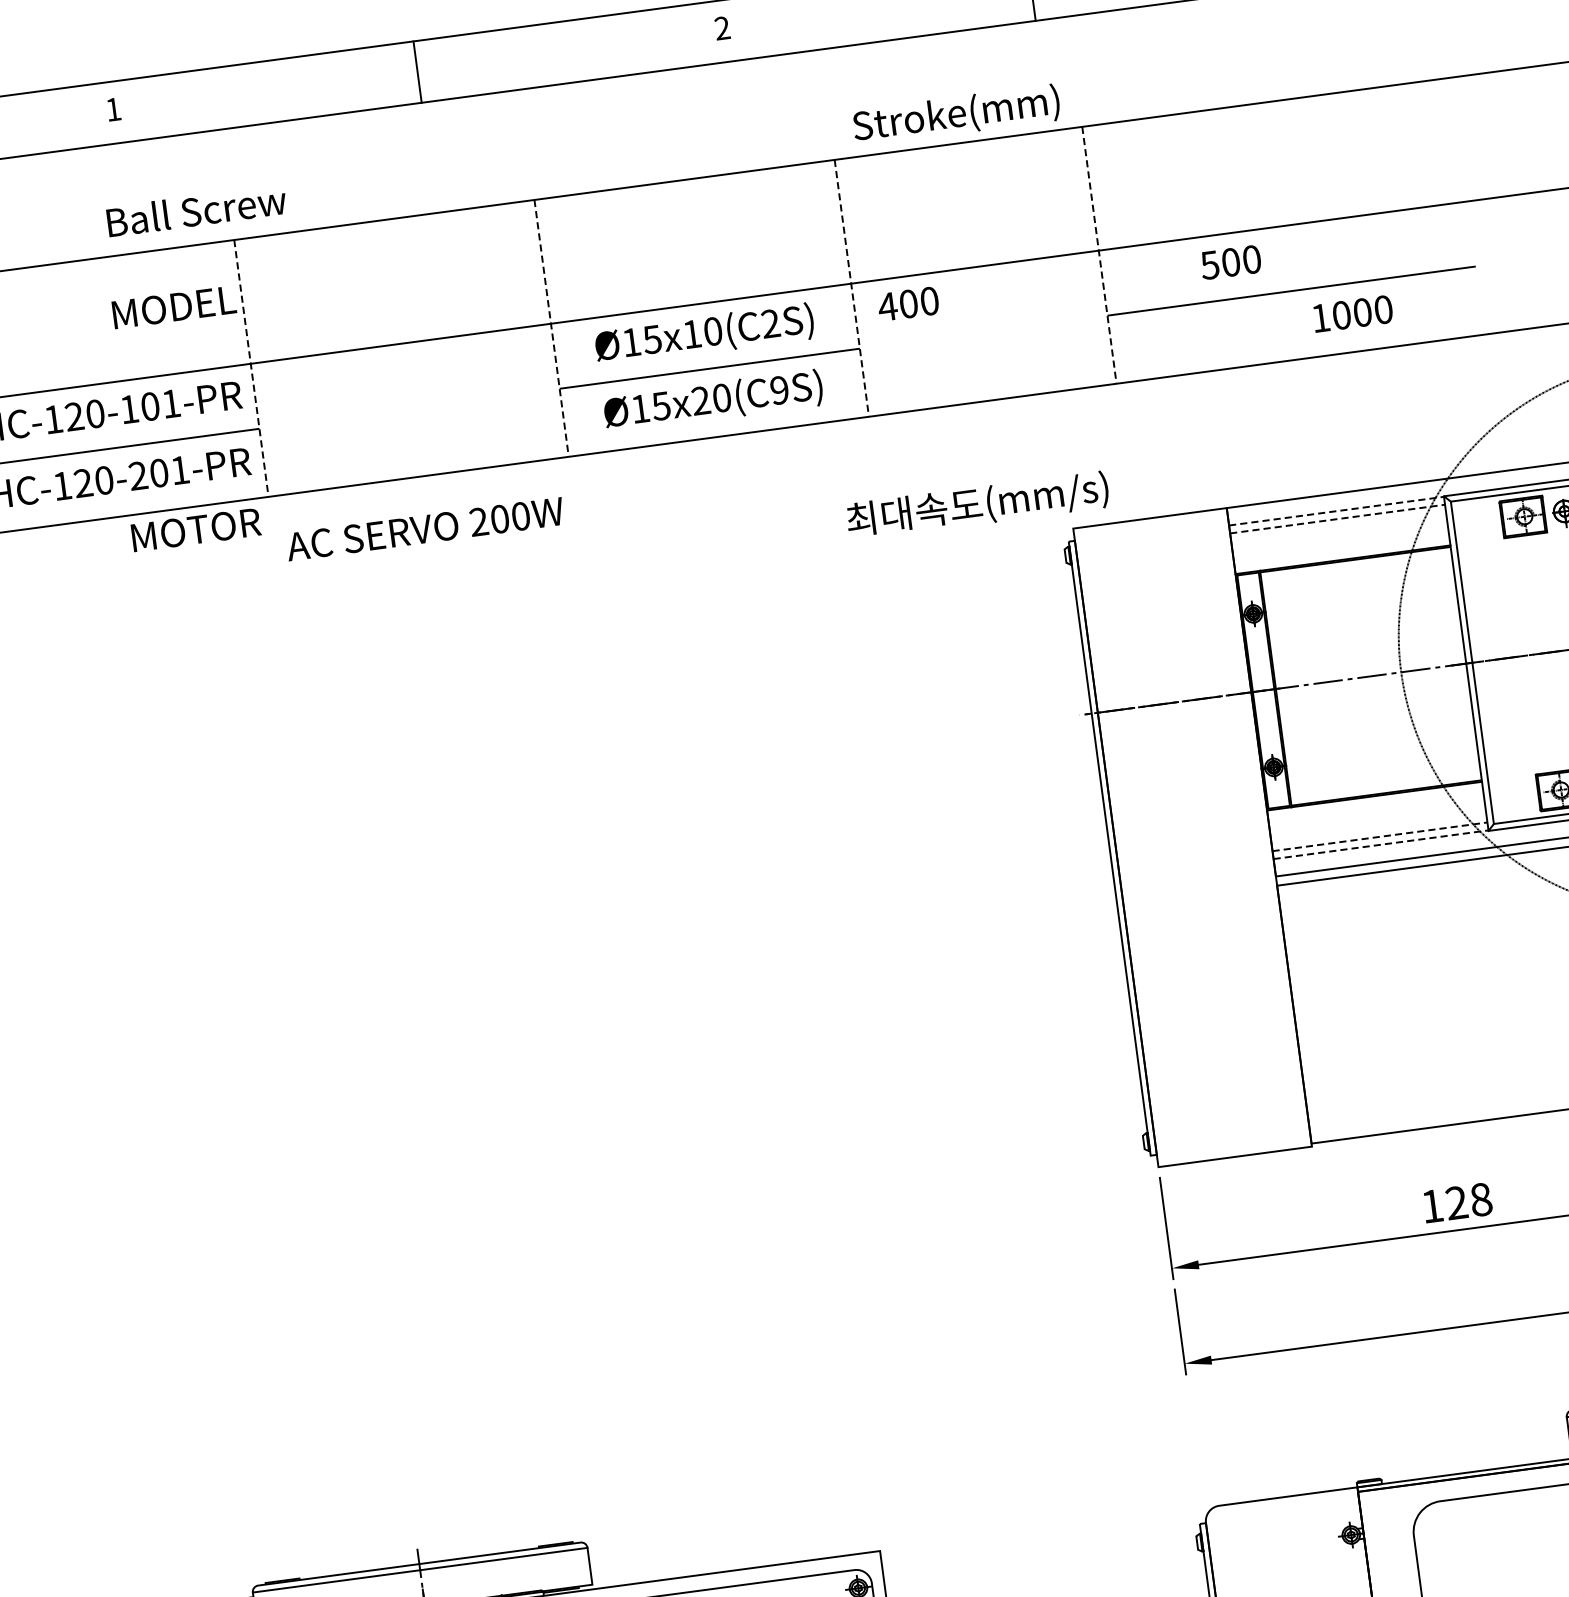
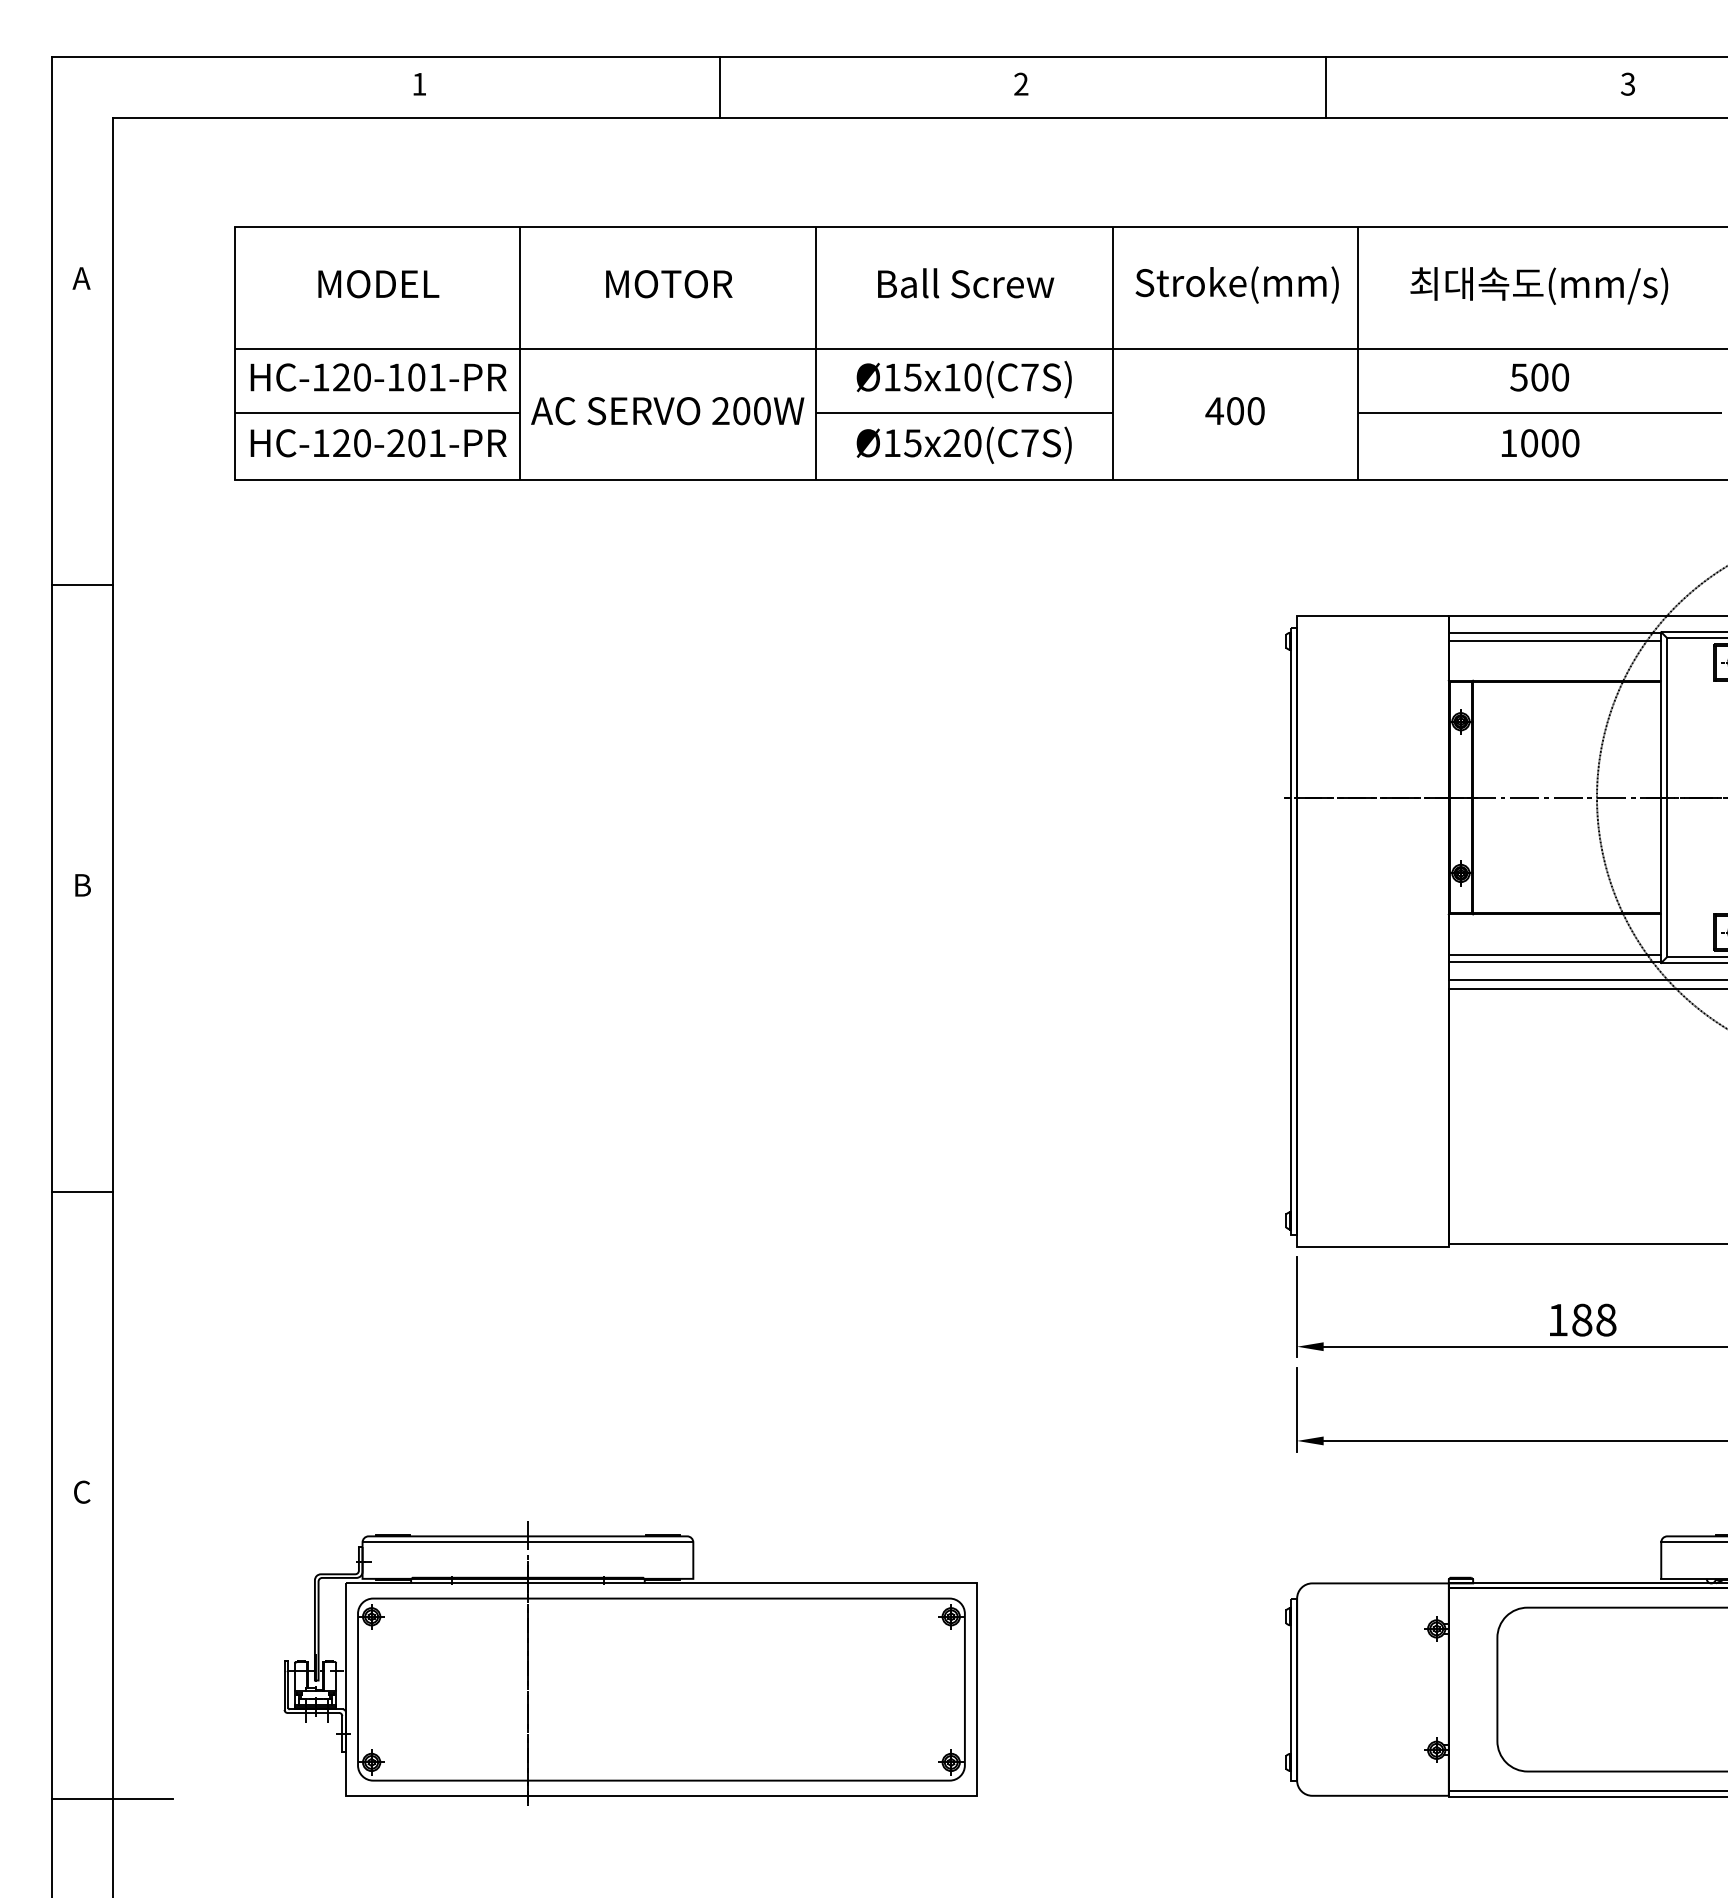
text: (955, 114) -> (1236, 284), moved
text: (197, 210) -> (966, 283), moved
line: (1098, 255) -> (1357, 353), dashed -> solid
text: (1230, 262) -> (1539, 377), moved
line: (852, 288) -> (1113, 353), dashed -> solid
text: (907, 304) -> (1234, 411), moved
text: (174, 307) -> (378, 284), moved
text: (1352, 314) -> (1540, 443), moved
text: (770, 323) -> (1029, 377), Ø15x10(C2S) -> Ø15x10(C7S)
line: (551, 328) -> (816, 353), dashed -> solid
line: (251, 368) -> (519, 353), dashed -> solid
text: (779, 390) -> (1029, 443), Ø15x20(C9S) -> Ø15x20(C7S)
text: (977, 505) -> (1539, 285), moved
line: (1336, 510) -> (1555, 632), dashed -> solid
line: (1338, 518) -> (1555, 640), dashed -> solid
text: (425, 529) -> (667, 411), moved
text: (196, 530) -> (669, 284), moved
line: (1380, 836) -> (1555, 954), dashed -> solid
line: (1381, 844) -> (1555, 962), dashed -> solid
text: (1457, 1202) -> (1582, 1319), 128 -> 188

